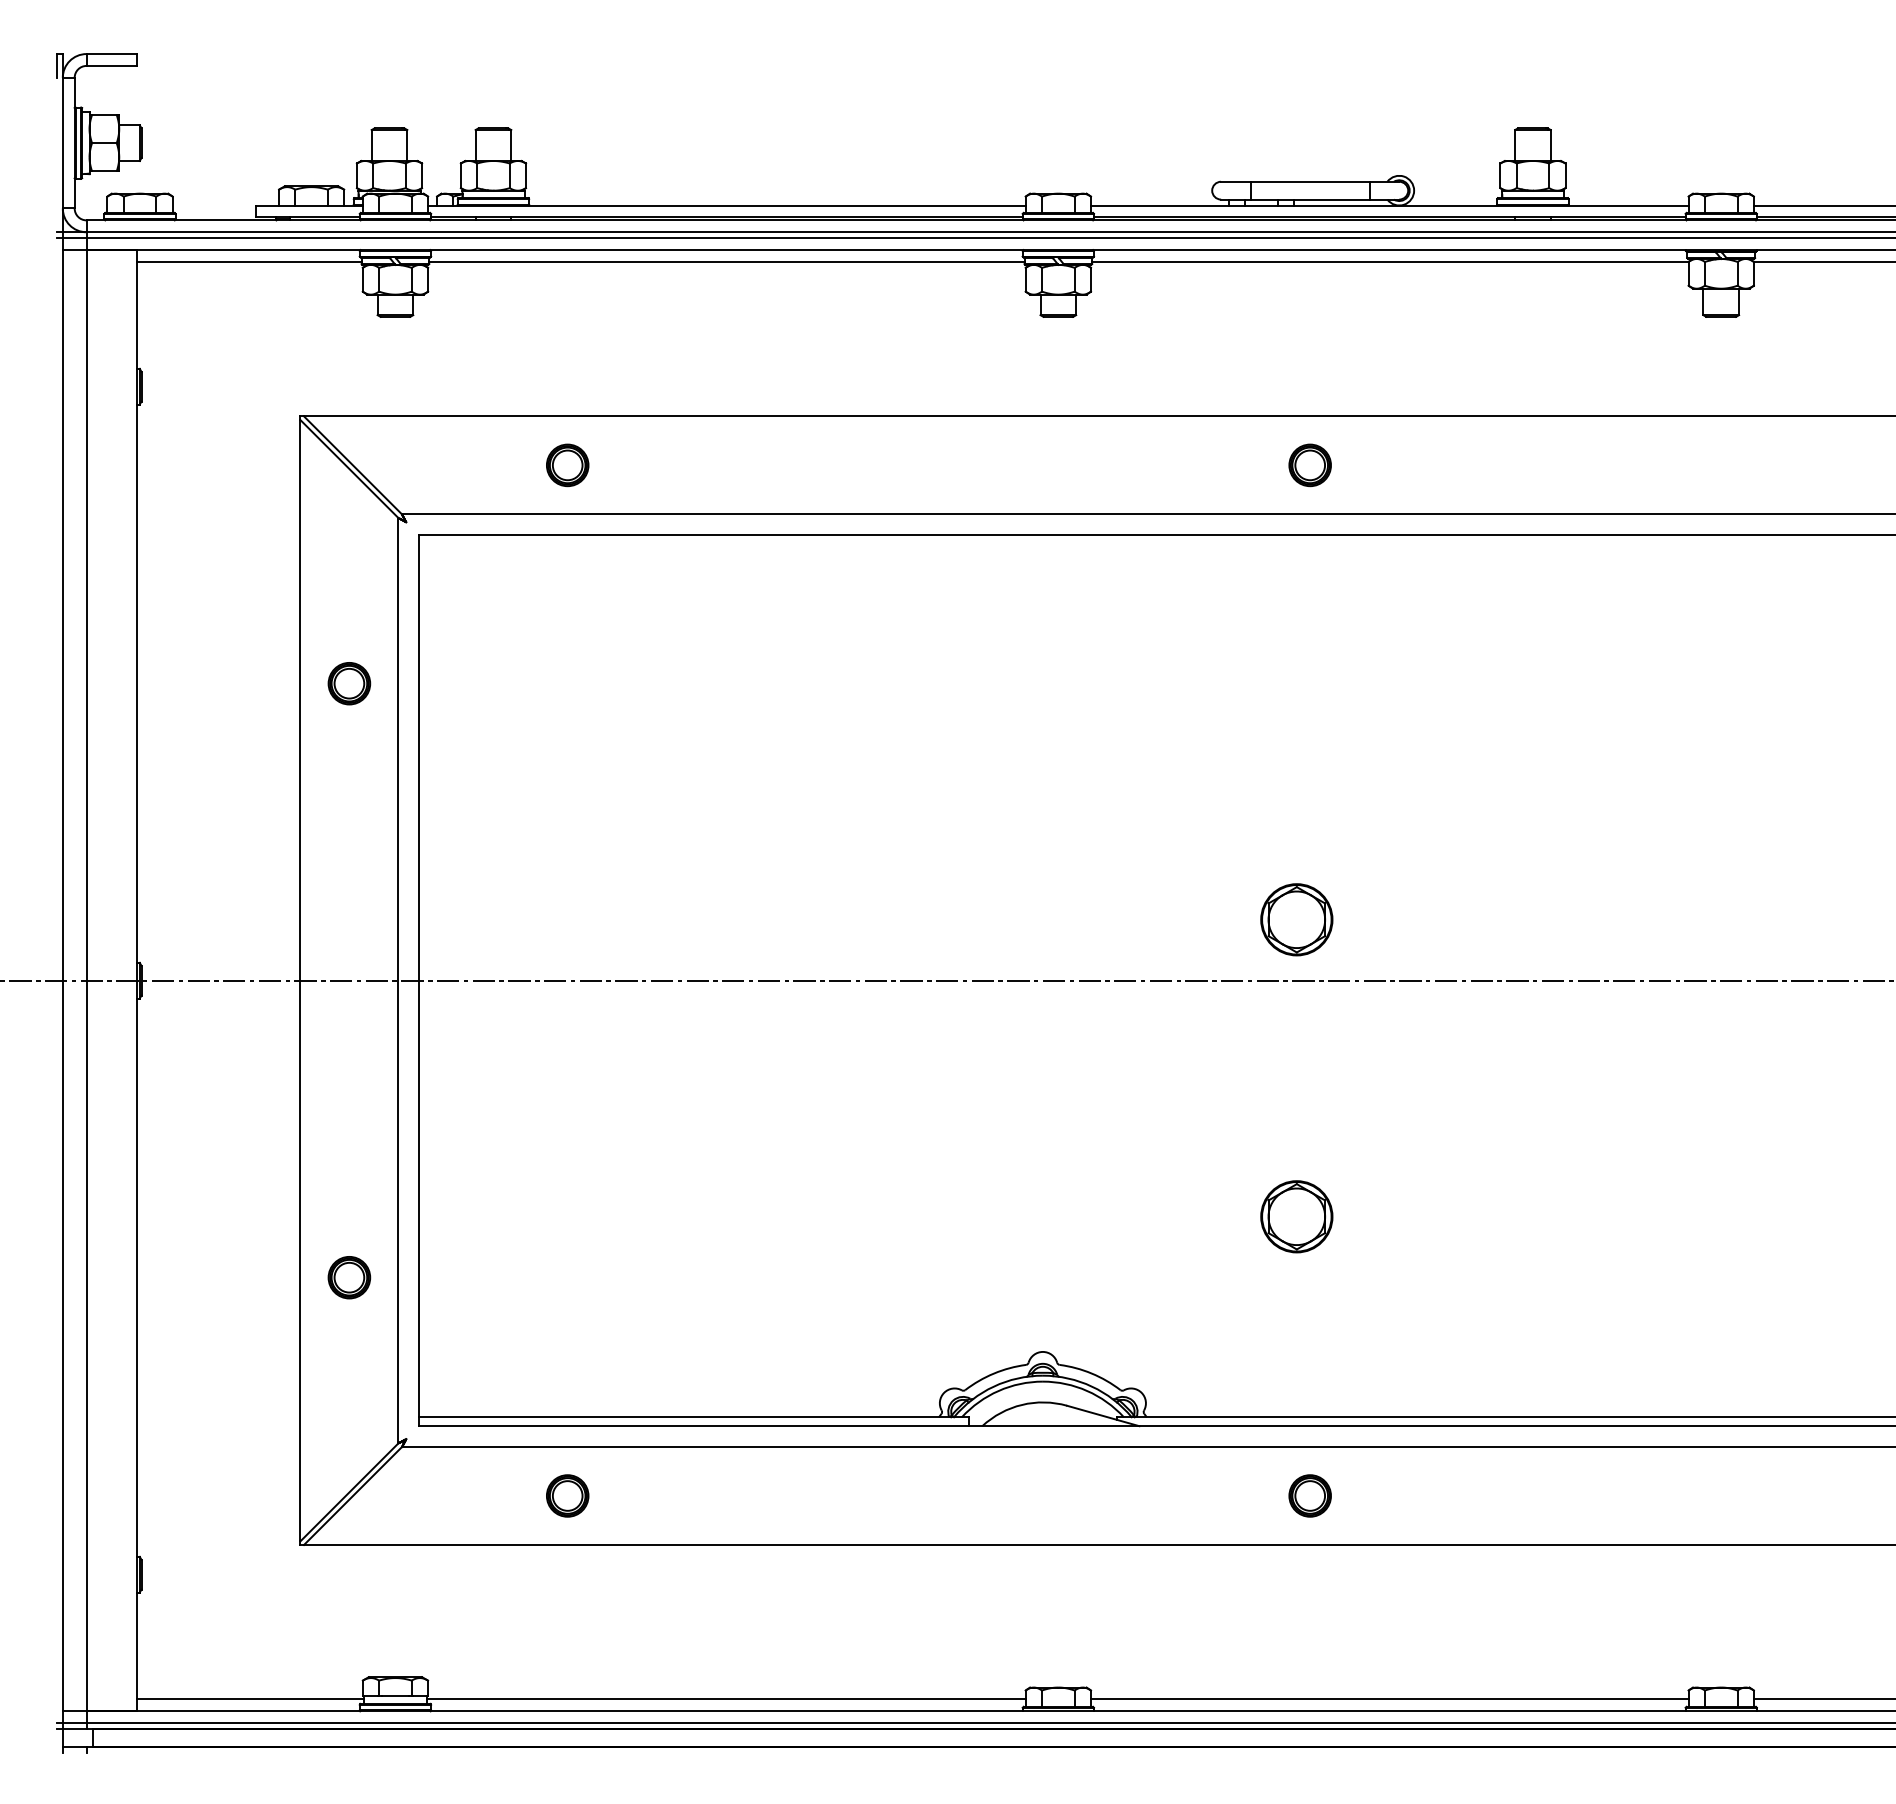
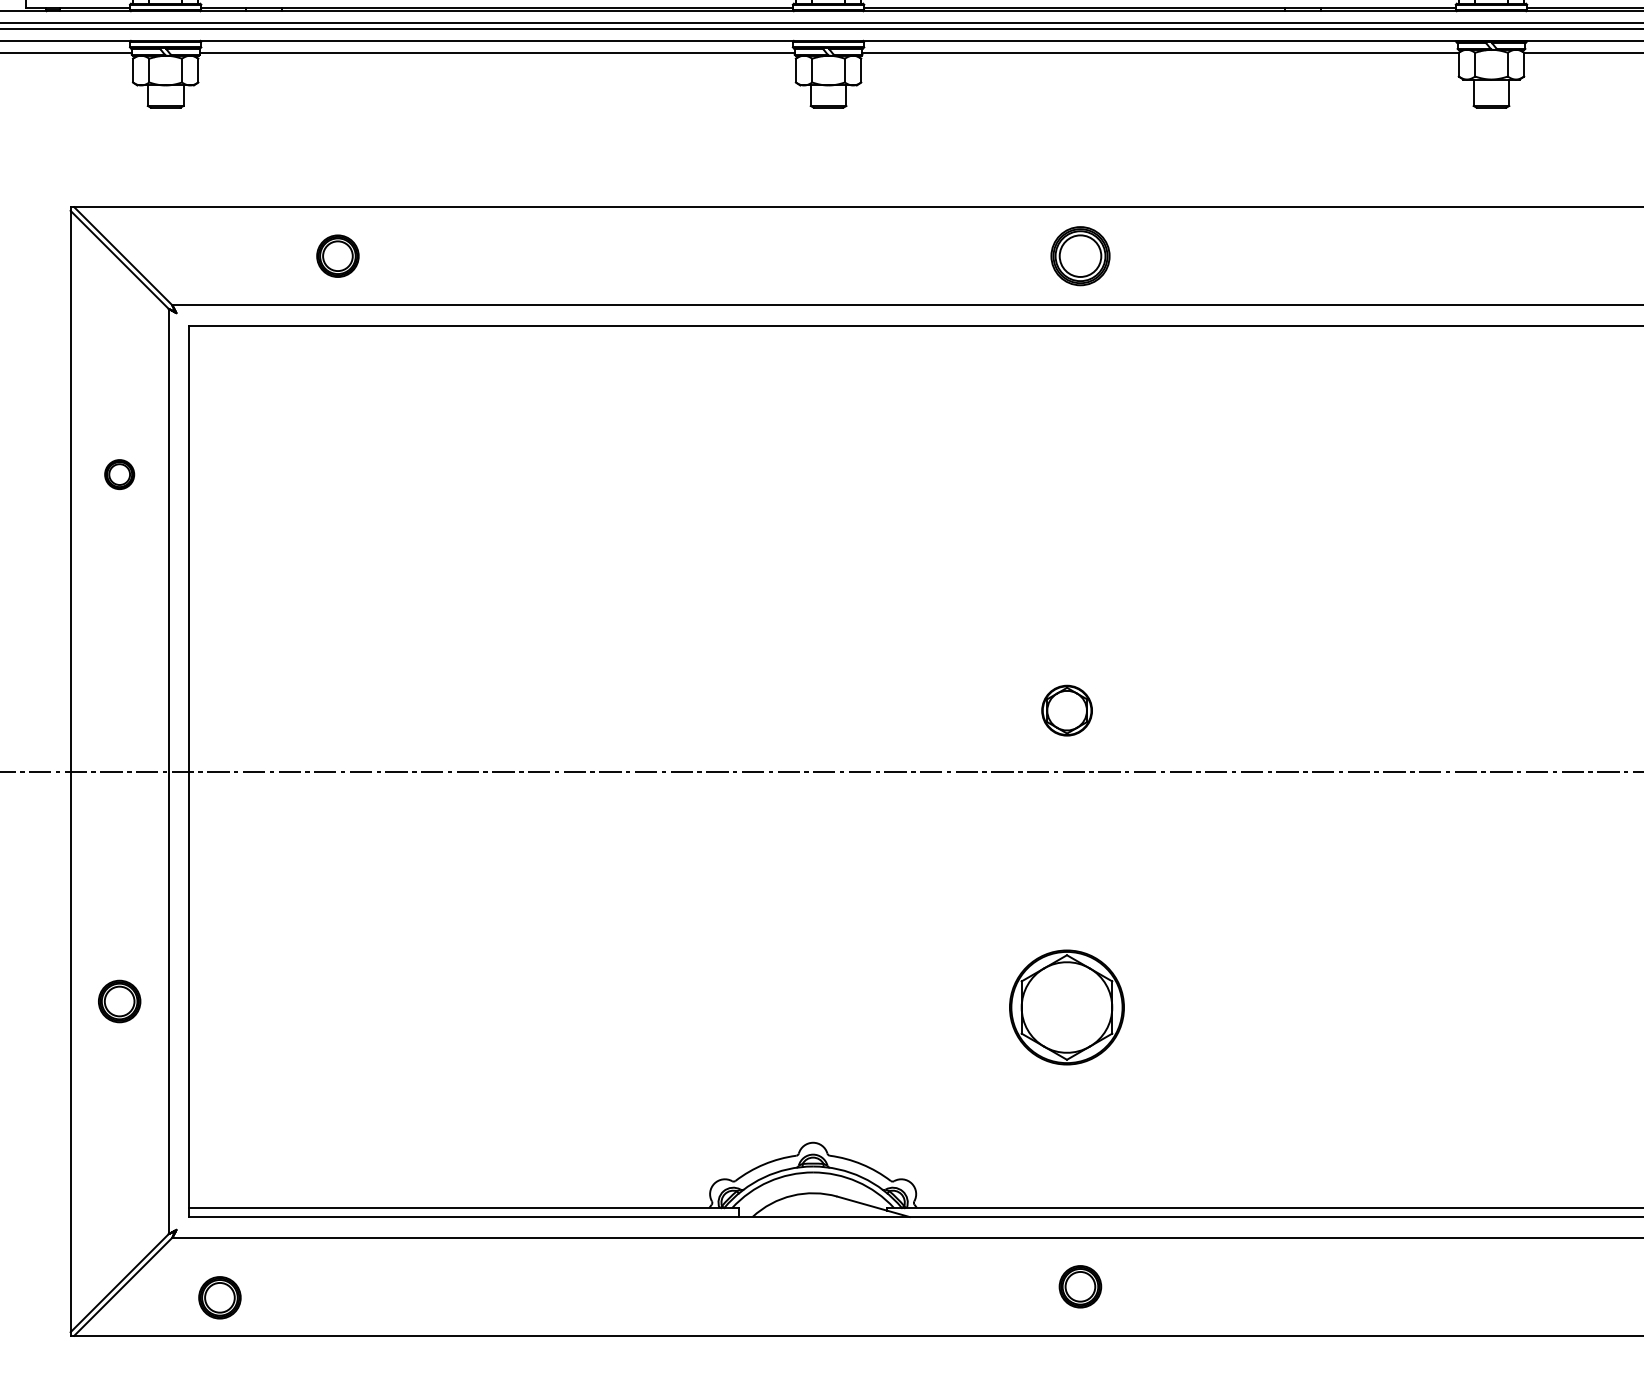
part: (1309, 465) -> (1079, 256), size x1.4
part: (349, 683) -> (119, 474), size x0.7
part: (1296, 919) -> (1066, 710), size x0.7
part: (1296, 1216) -> (1066, 1007), size x1.6
part: (349, 1277) -> (119, 1001), moved
part: (567, 1495) -> (219, 1297), moved

